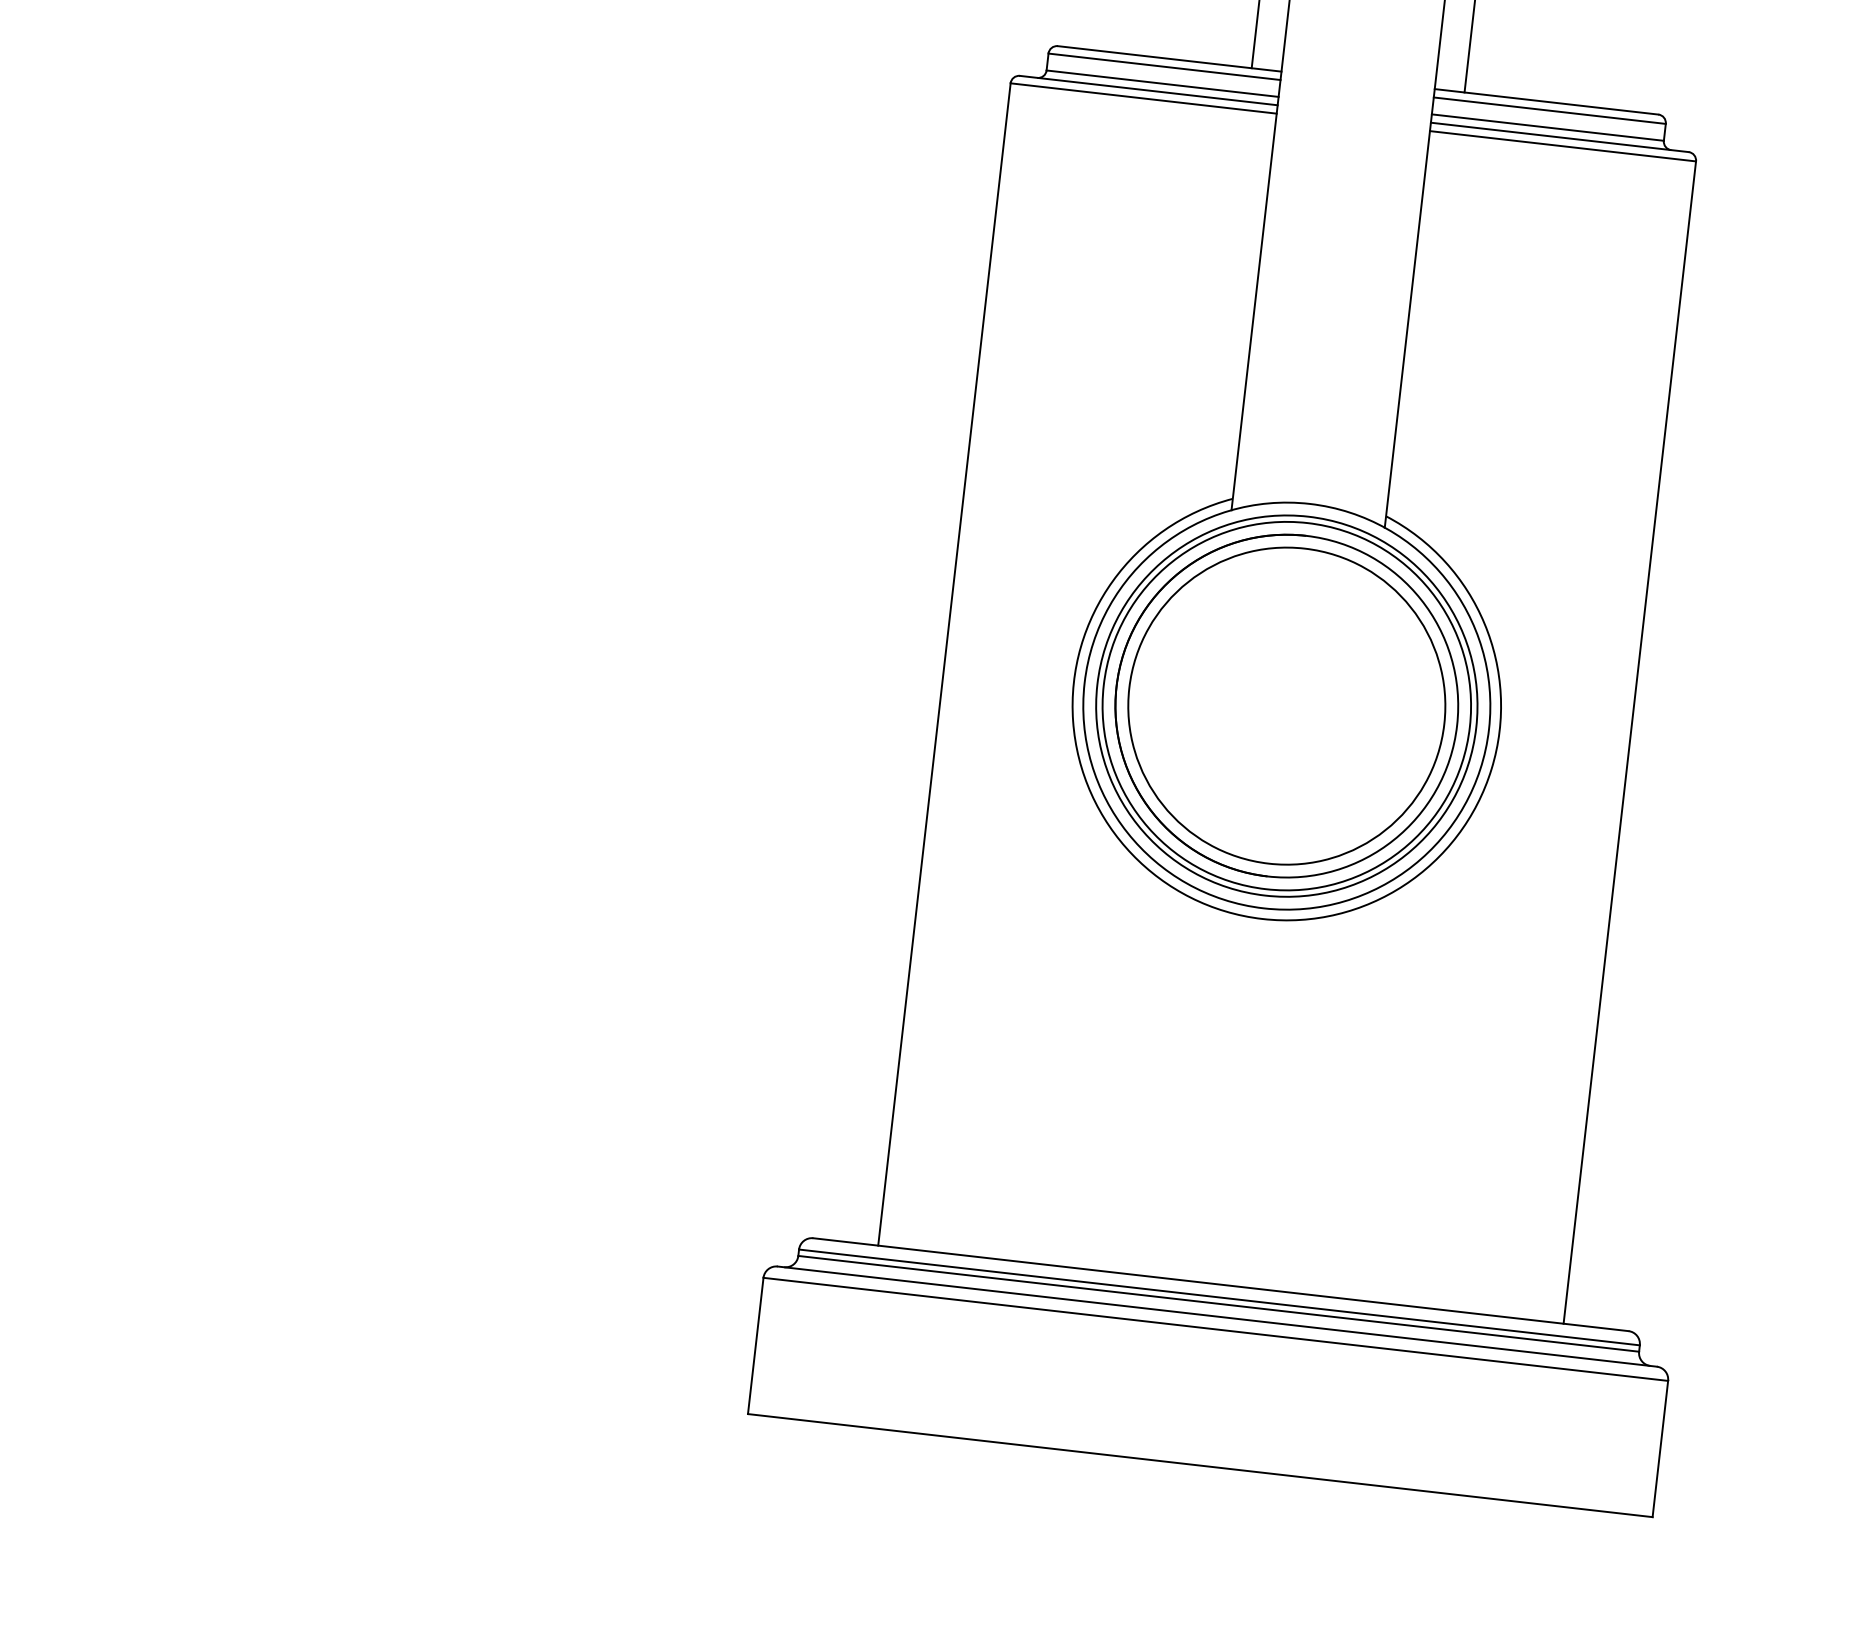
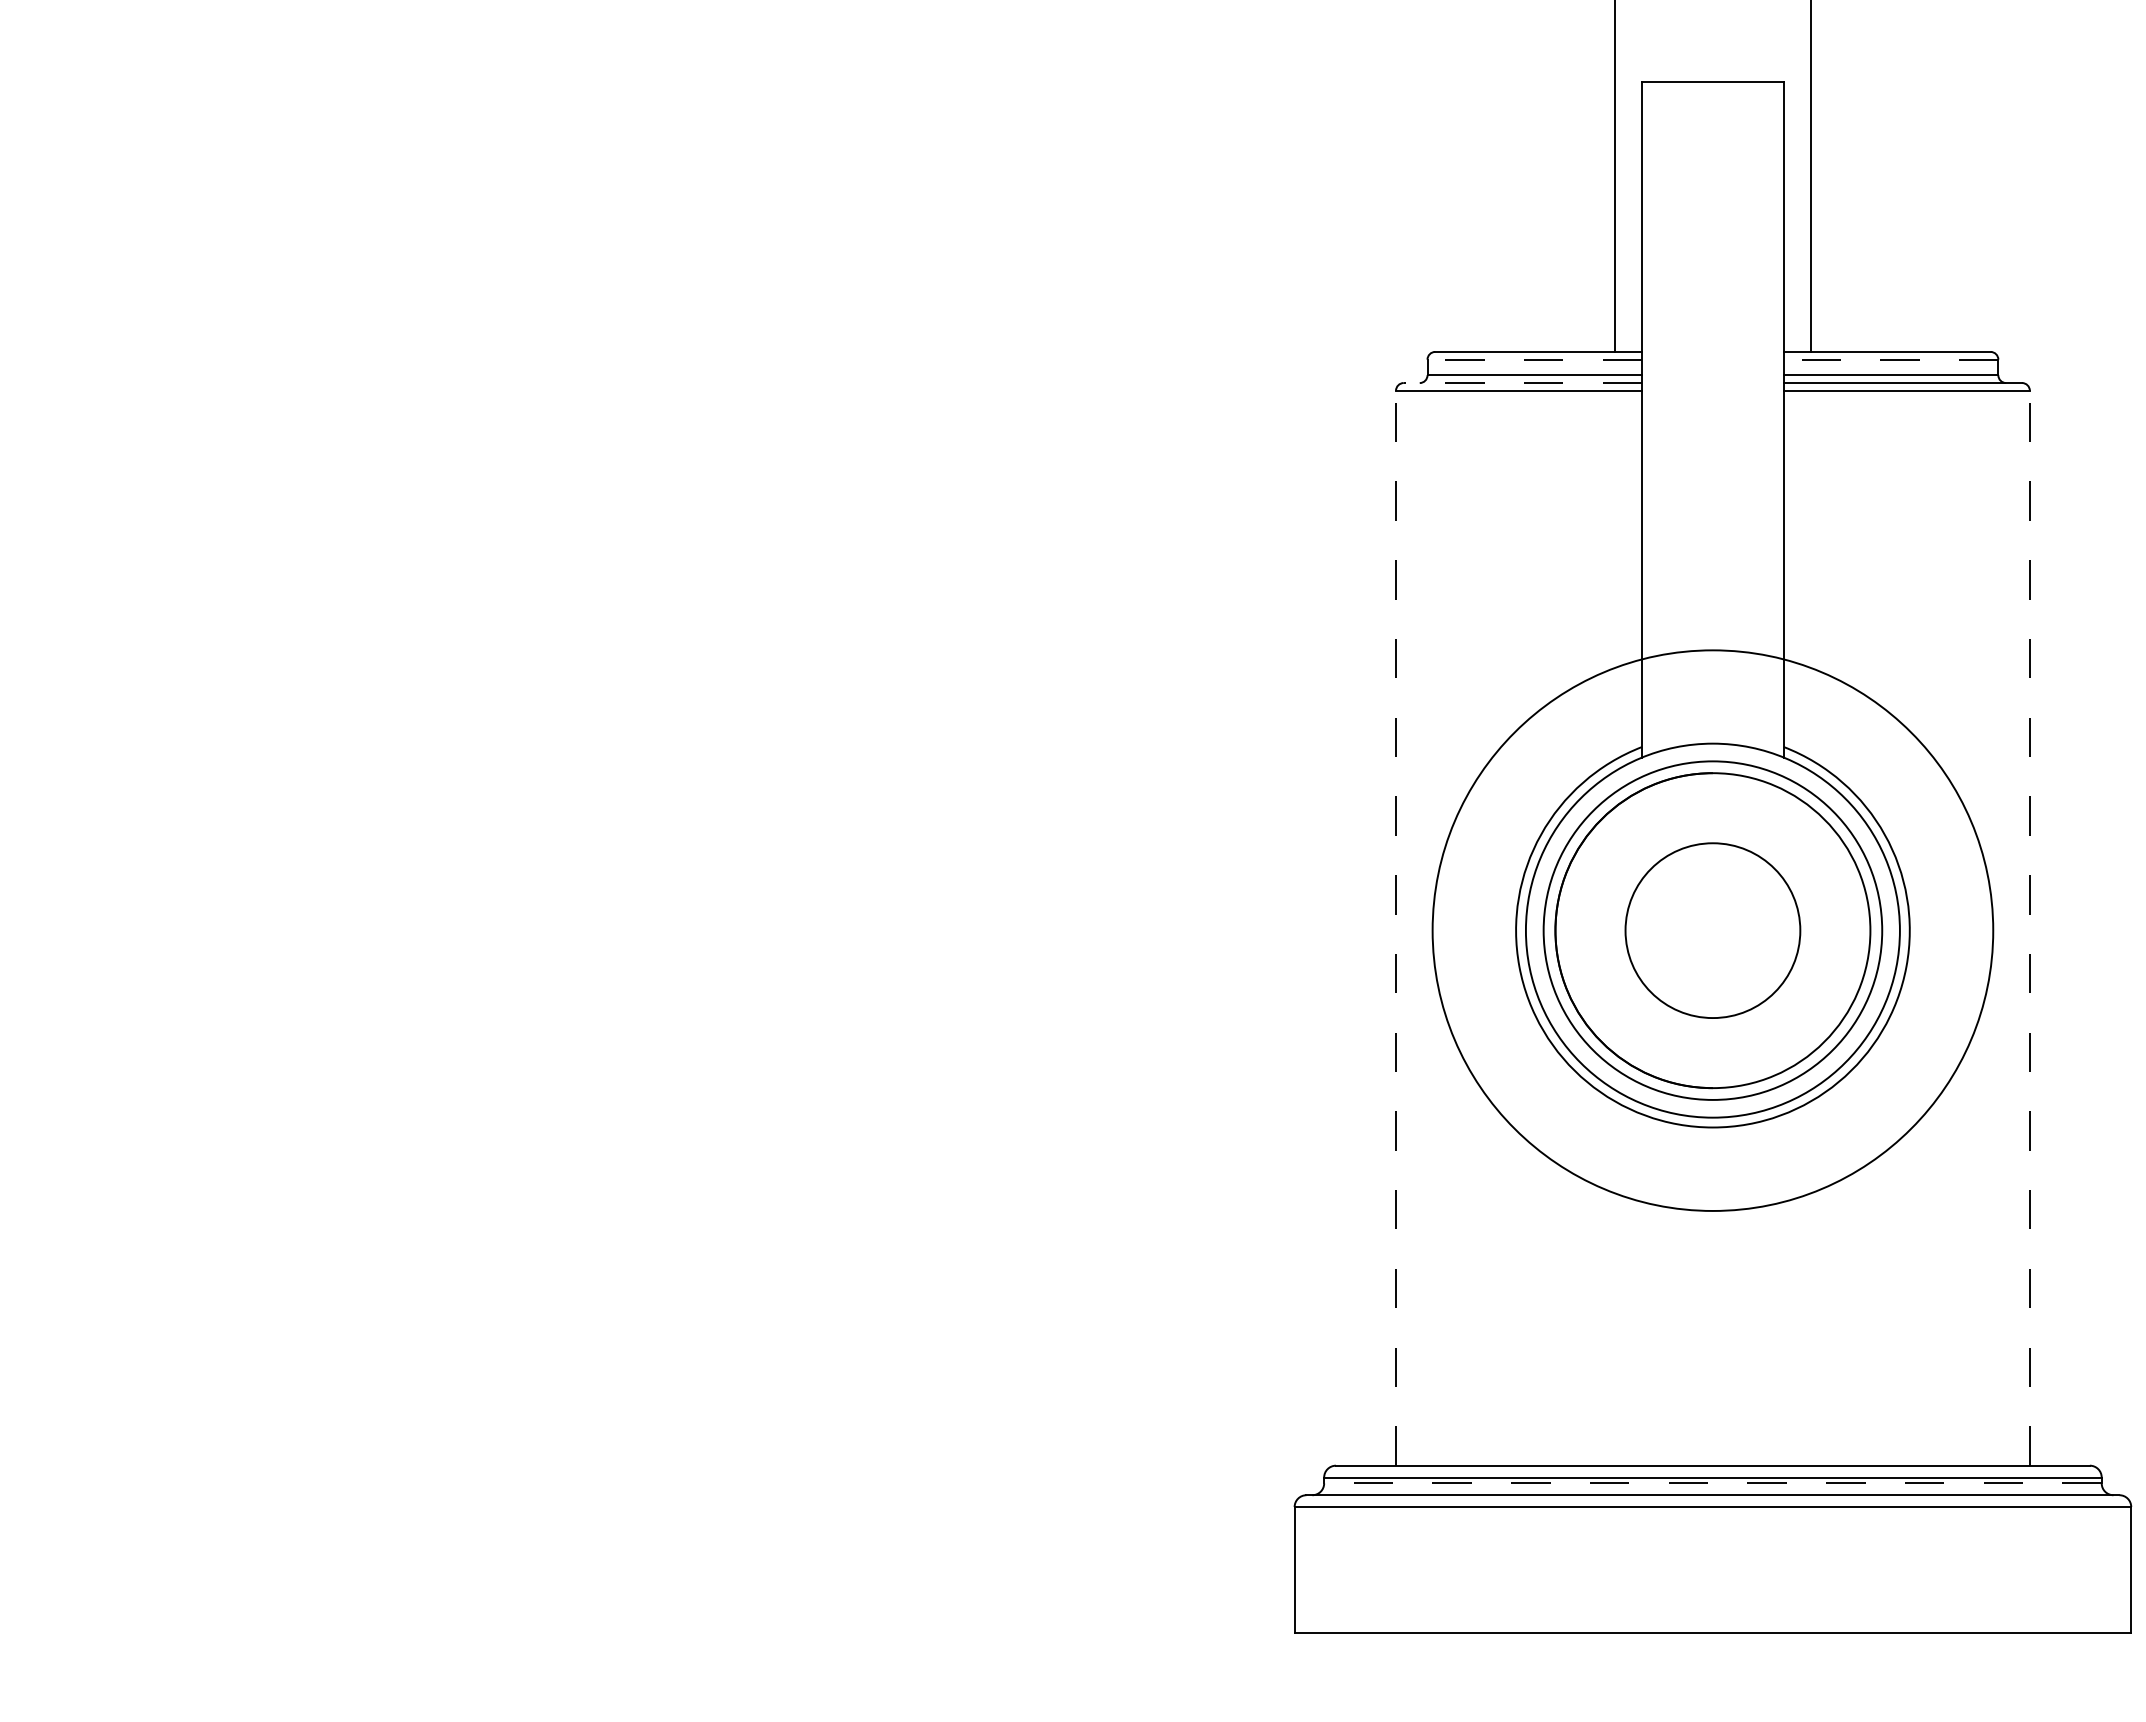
line: (1164, 66) -> (1534, 359), solid -> dashed
line: (1148, 91) -> (1522, 383), solid -> dashed
line: (1549, 110) -> (1890, 359), solid -> dashed
line: (945, 663) -> (1396, 927), solid -> dashed
circle: (1286, 705) -> (1712, 930), size x0.6
circle: (1286, 705) -> (1712, 930), size x1.6
line: (1629, 741) -> (2029, 927), solid -> dashed
line: (1218, 1303) -> (1712, 1483), solid -> dashed

